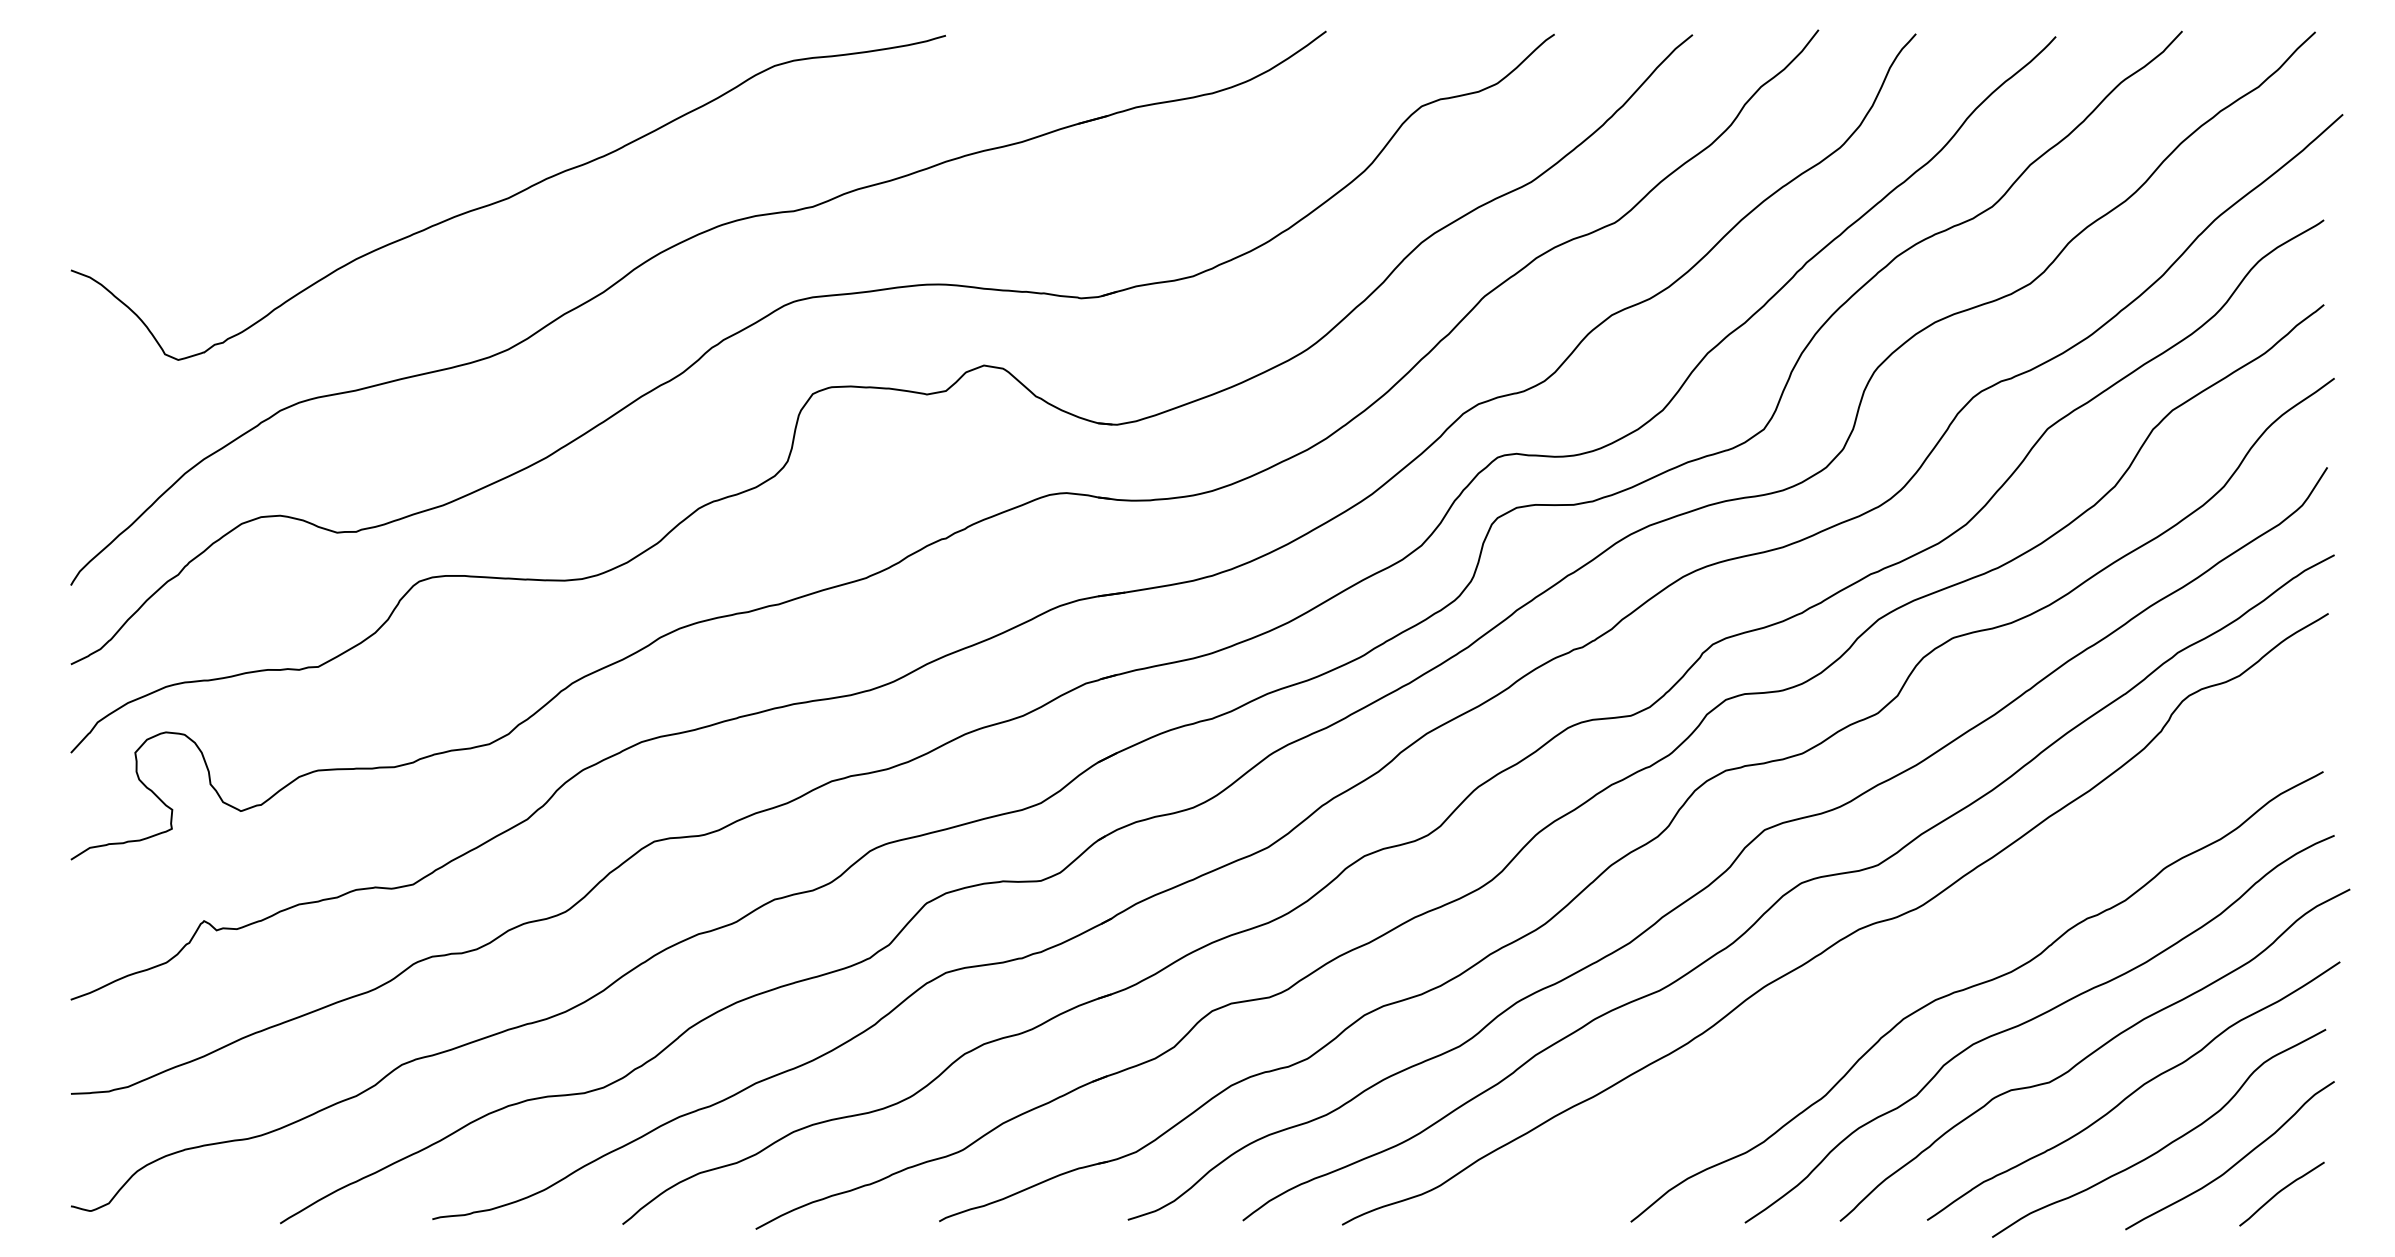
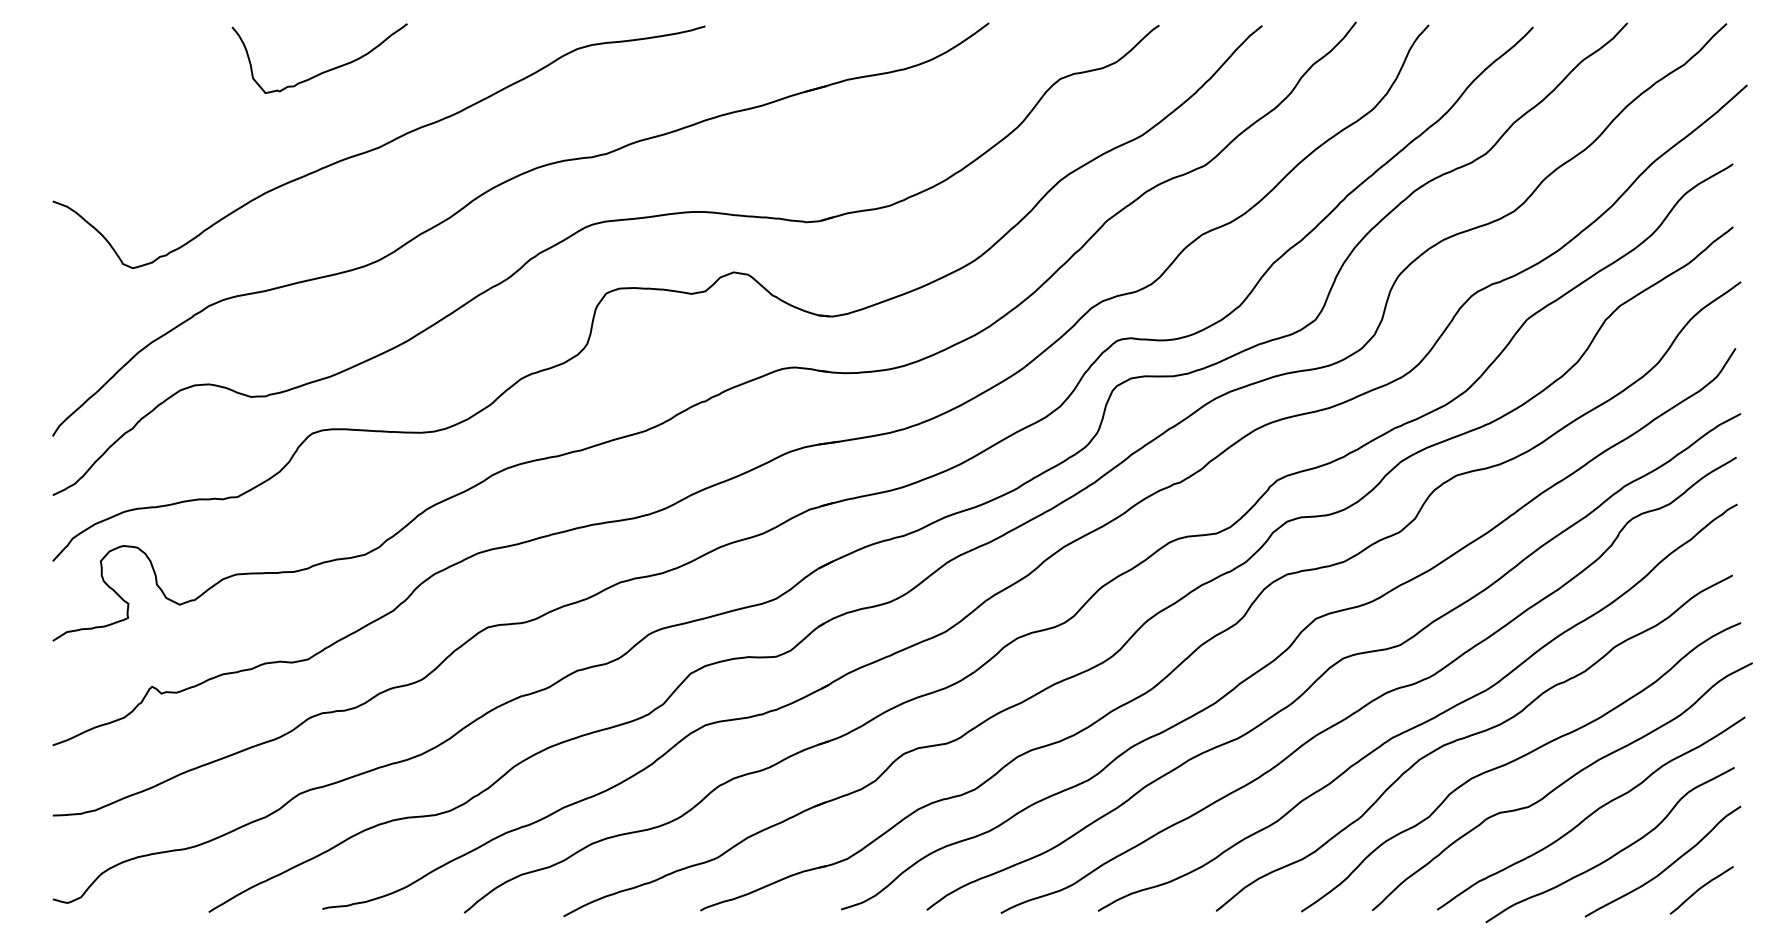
curve: (433, 96) -> (323, 71), added
curve: (1911, 967) -> (1425, 721), added

